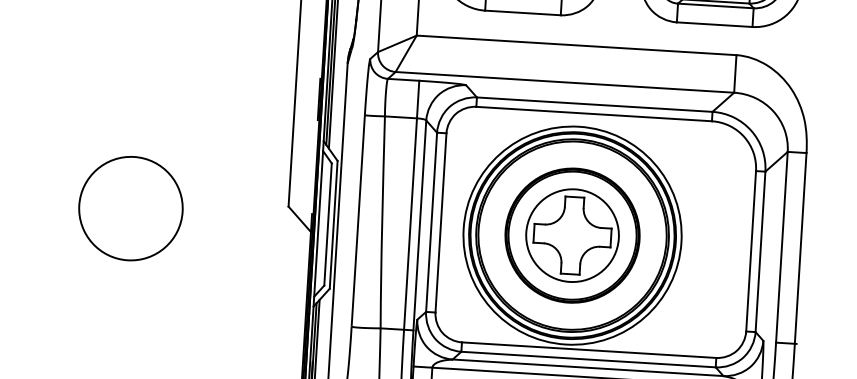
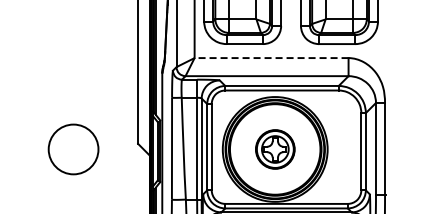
line: (576, 46) -> (271, 58), solid -> dashed
circle: (130, 208) -> (73, 149), moved
part: (573, 235) -> (275, 149), size x0.6

